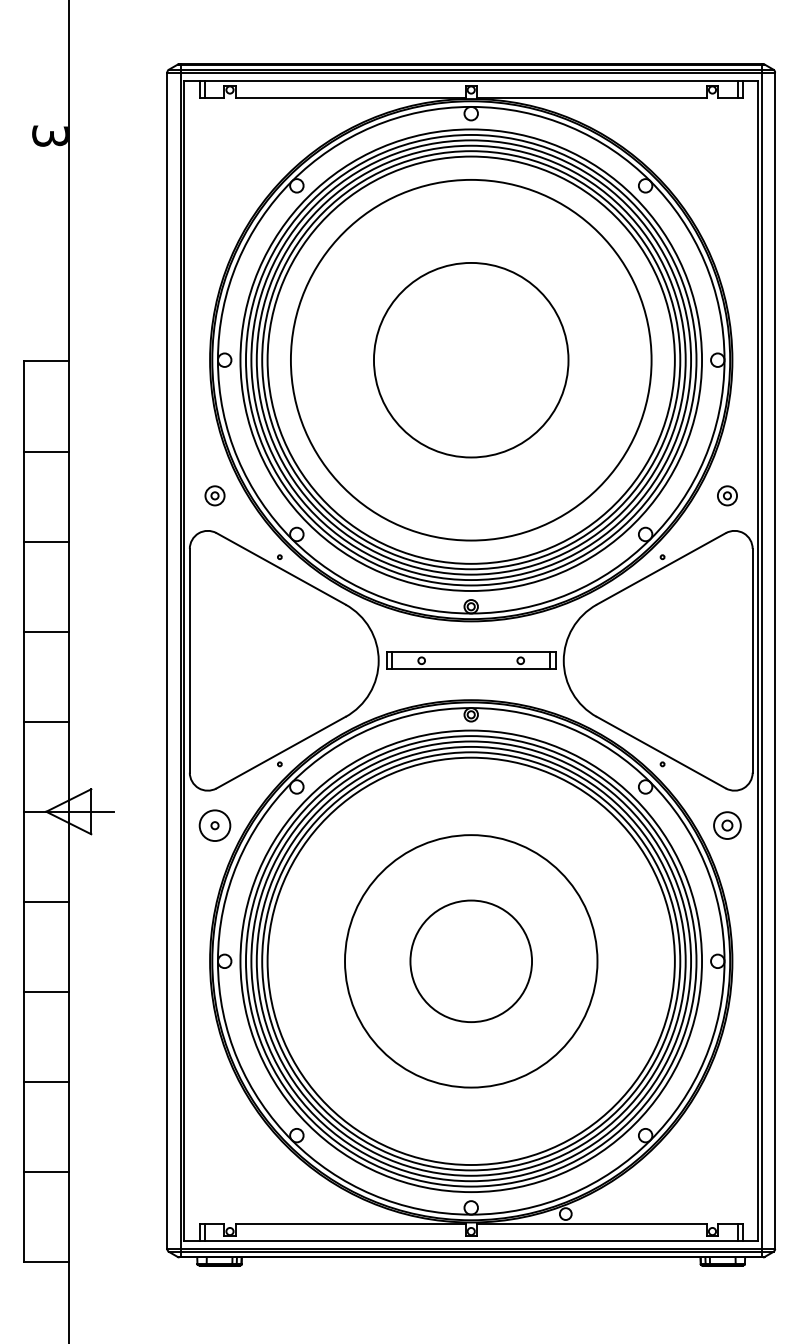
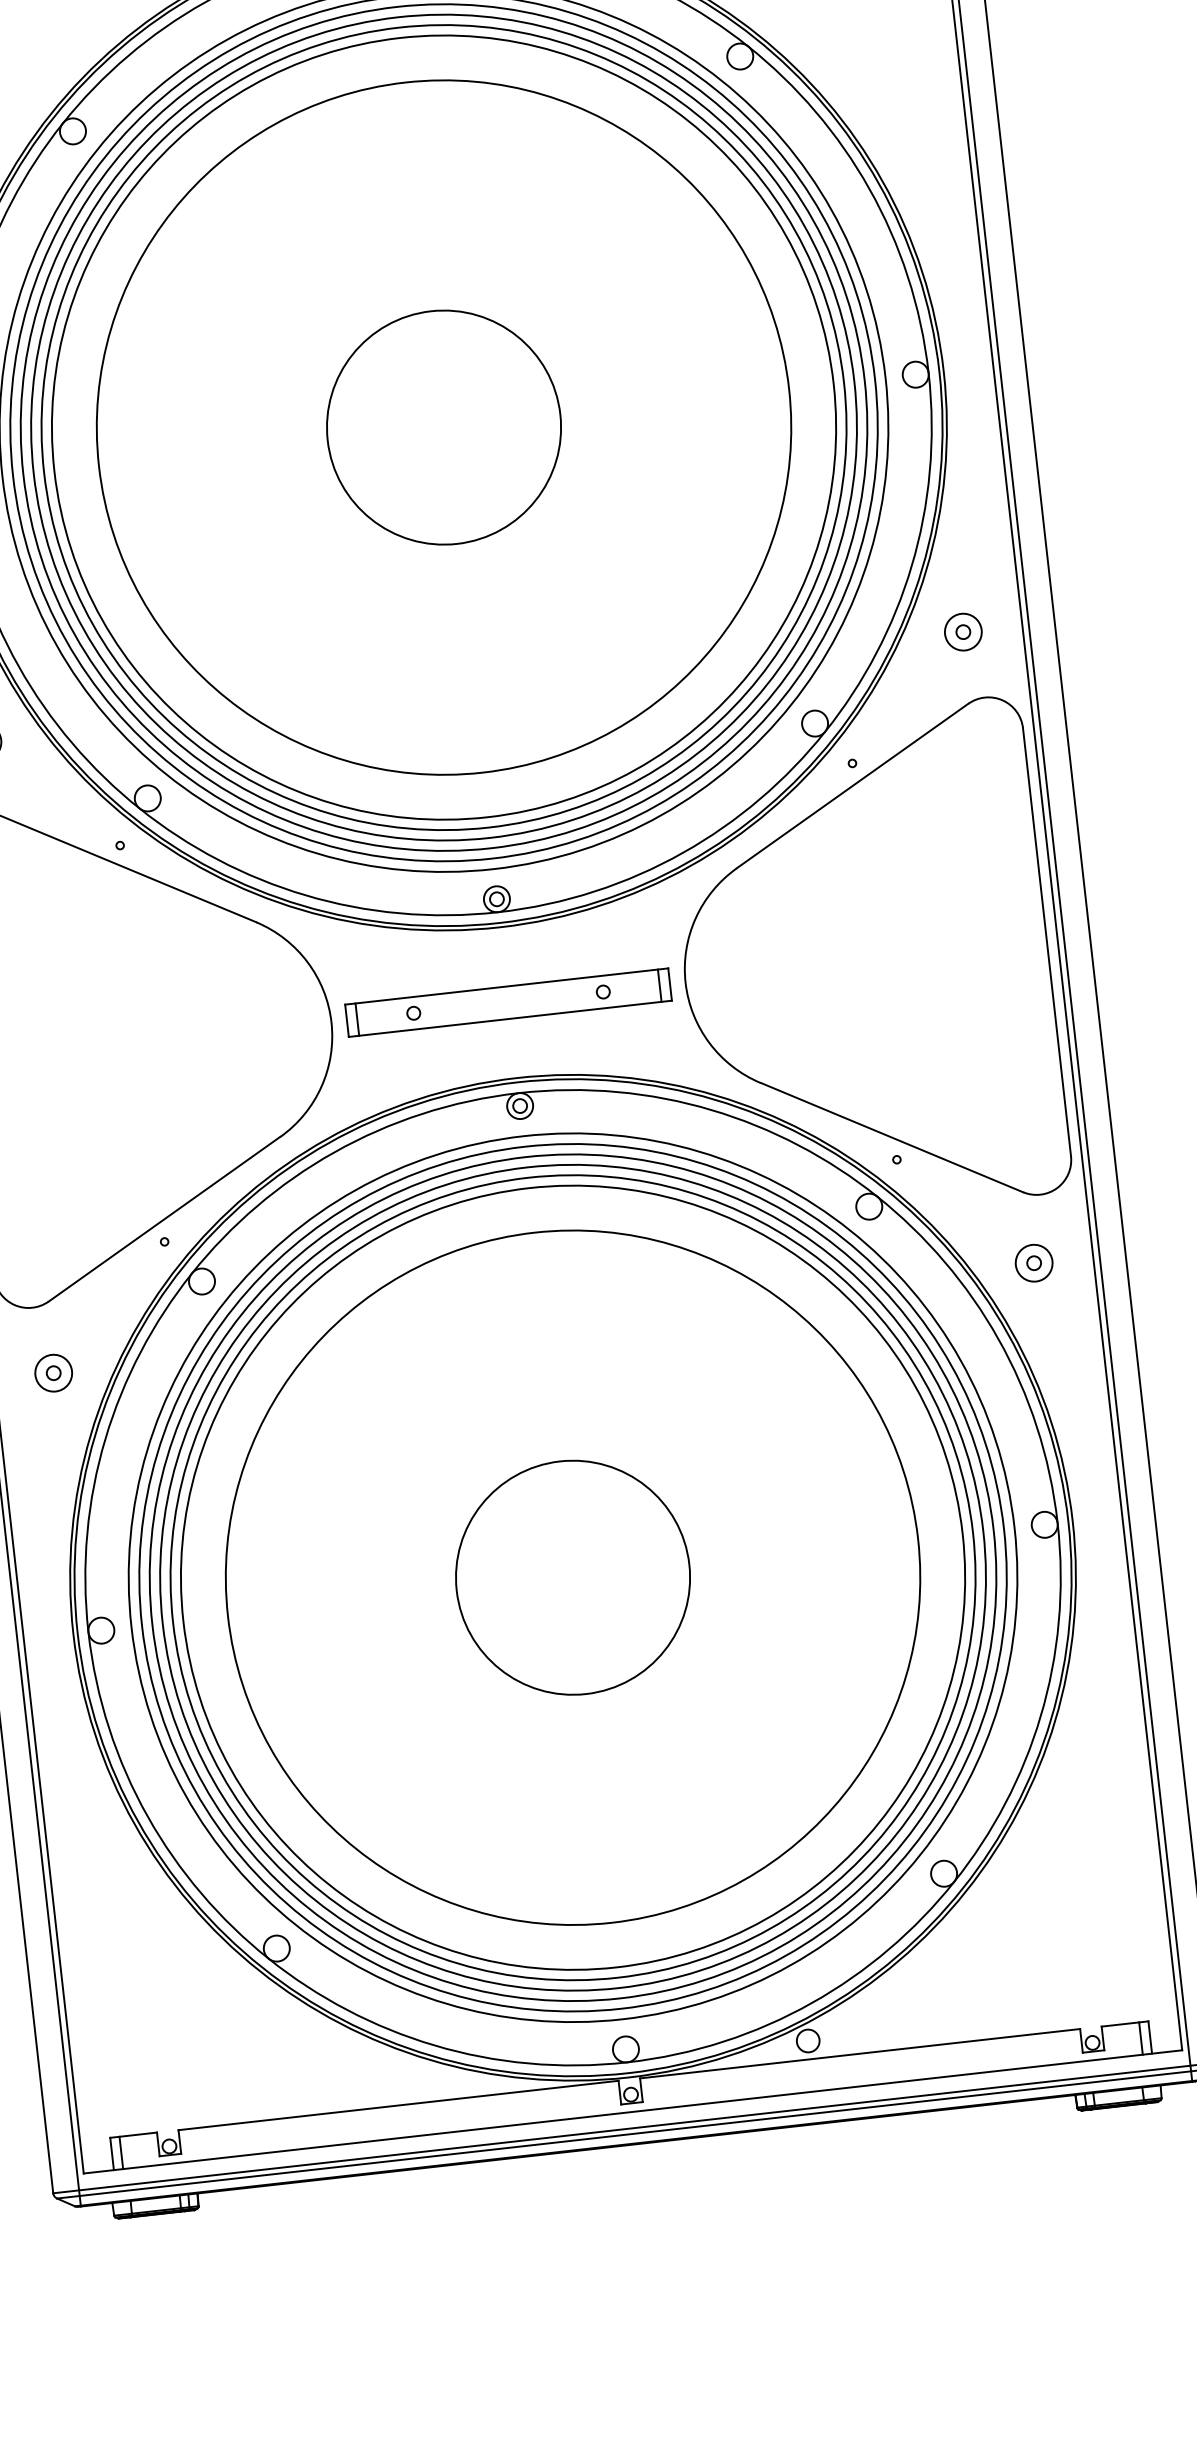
circle: (471, 360) -> (444, 428), size x0.62
circle: (214, 825) -> (52, 1372), size x0.62
part: (727, 825) -> (1034, 1262), size x0.71
circle: (470, 961) -> (571, 1578), size x1.43

